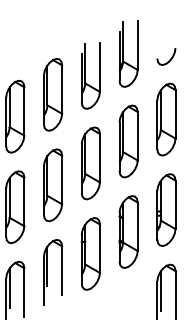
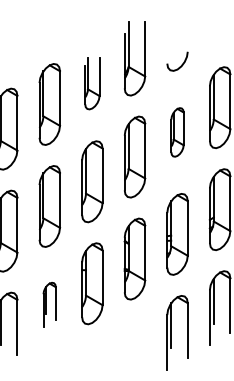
part: (90, 76) -> (92, 83), size x0.7
part: (166, 119) -> (177, 132), size x0.6
part: (52, 272) -> (49, 304), size x0.6

